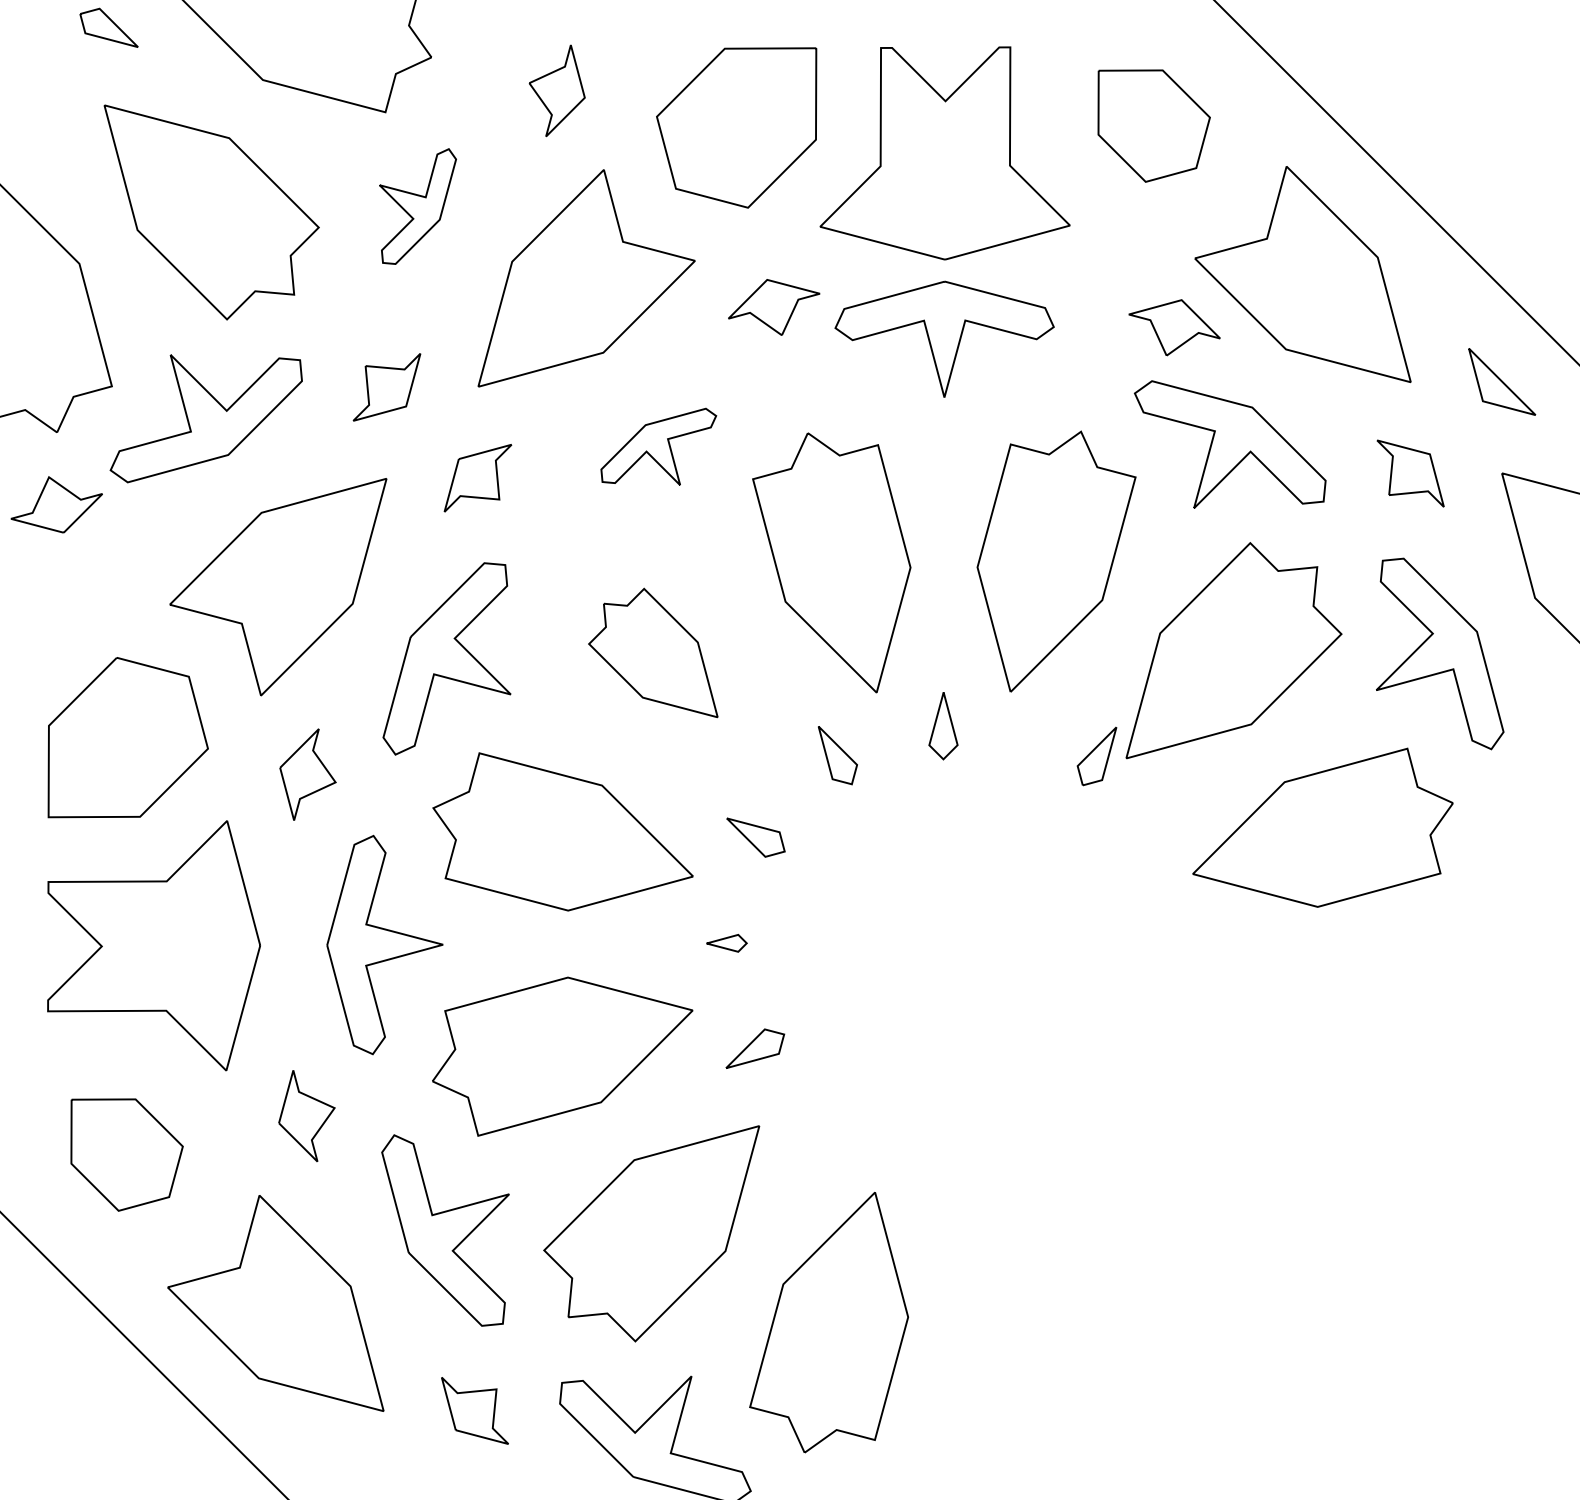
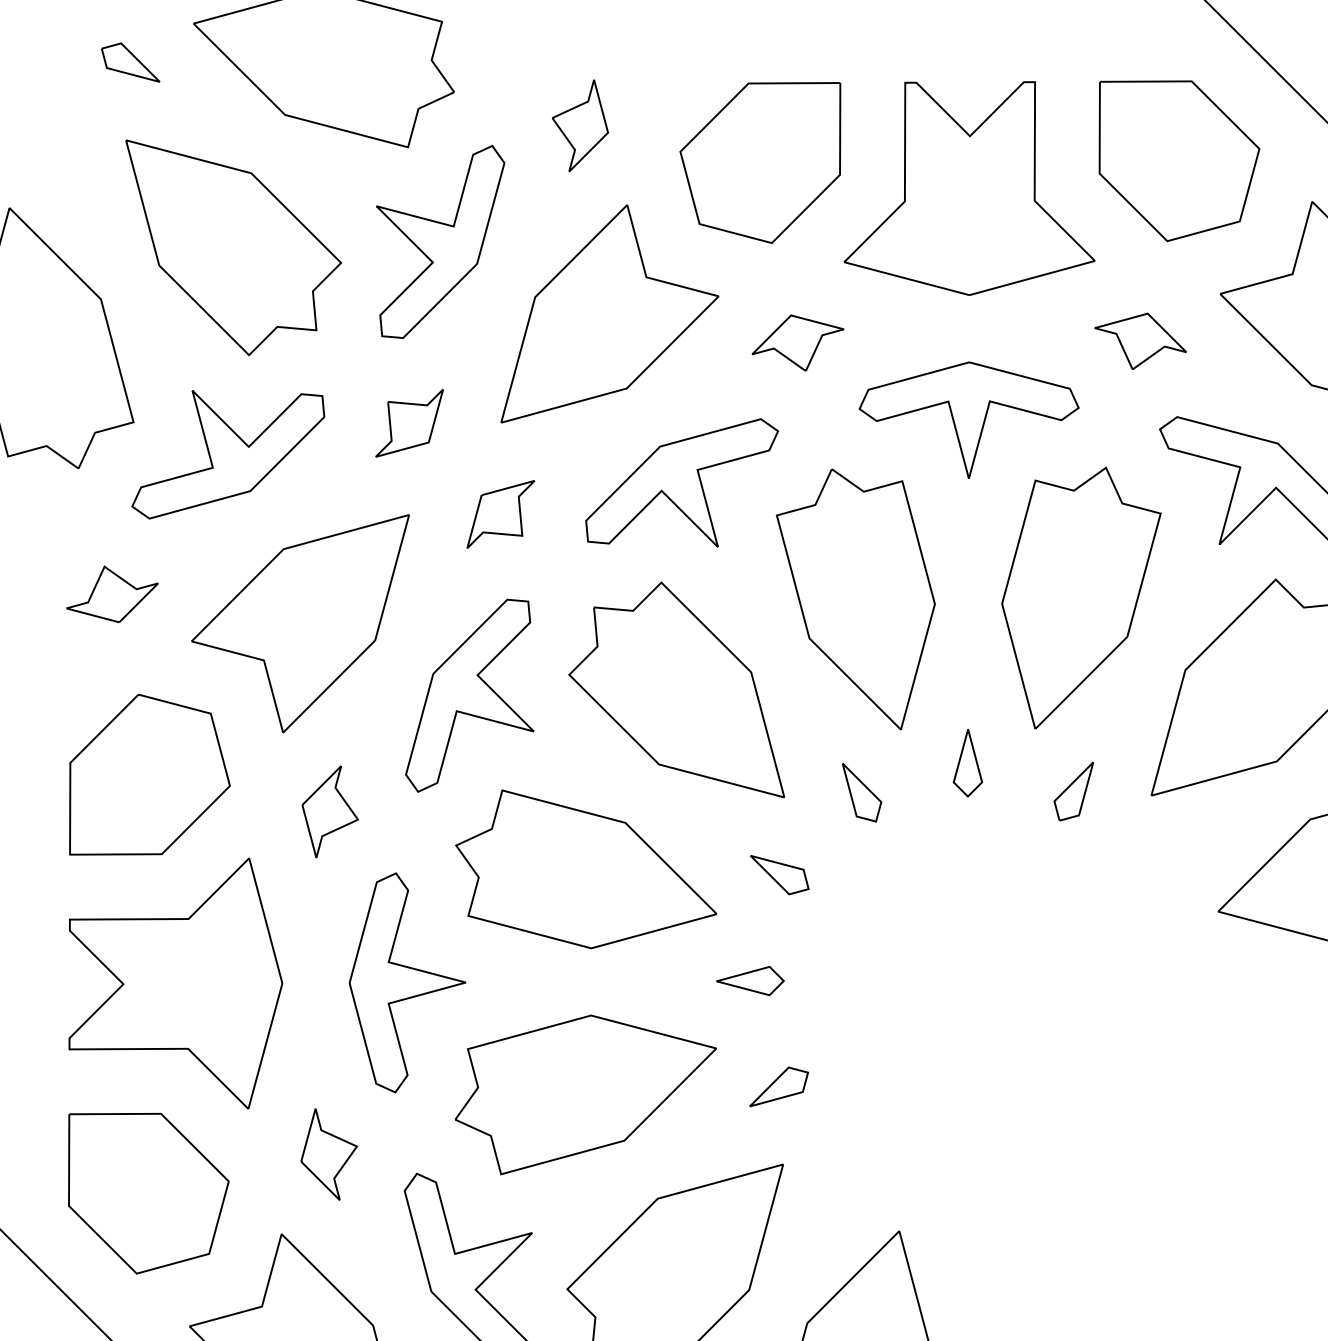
part: (1153, 125) -> (1178, 160), size x1.43
part: (417, 206) -> (440, 241), size x1.67
part: (1174, 327) -> (1140, 341), moved
part: (944, 338) -> (968, 419), moved
part: (658, 446) -> (682, 482), size x1.67
part: (56, 504) -> (112, 594), moved
part: (653, 652) -> (676, 689), size x1.67
part: (1096, 756) -> (1073, 791), moved
part: (726, 943) -> (750, 981), size x1.67
part: (126, 1154) -> (148, 1193), size x1.43

